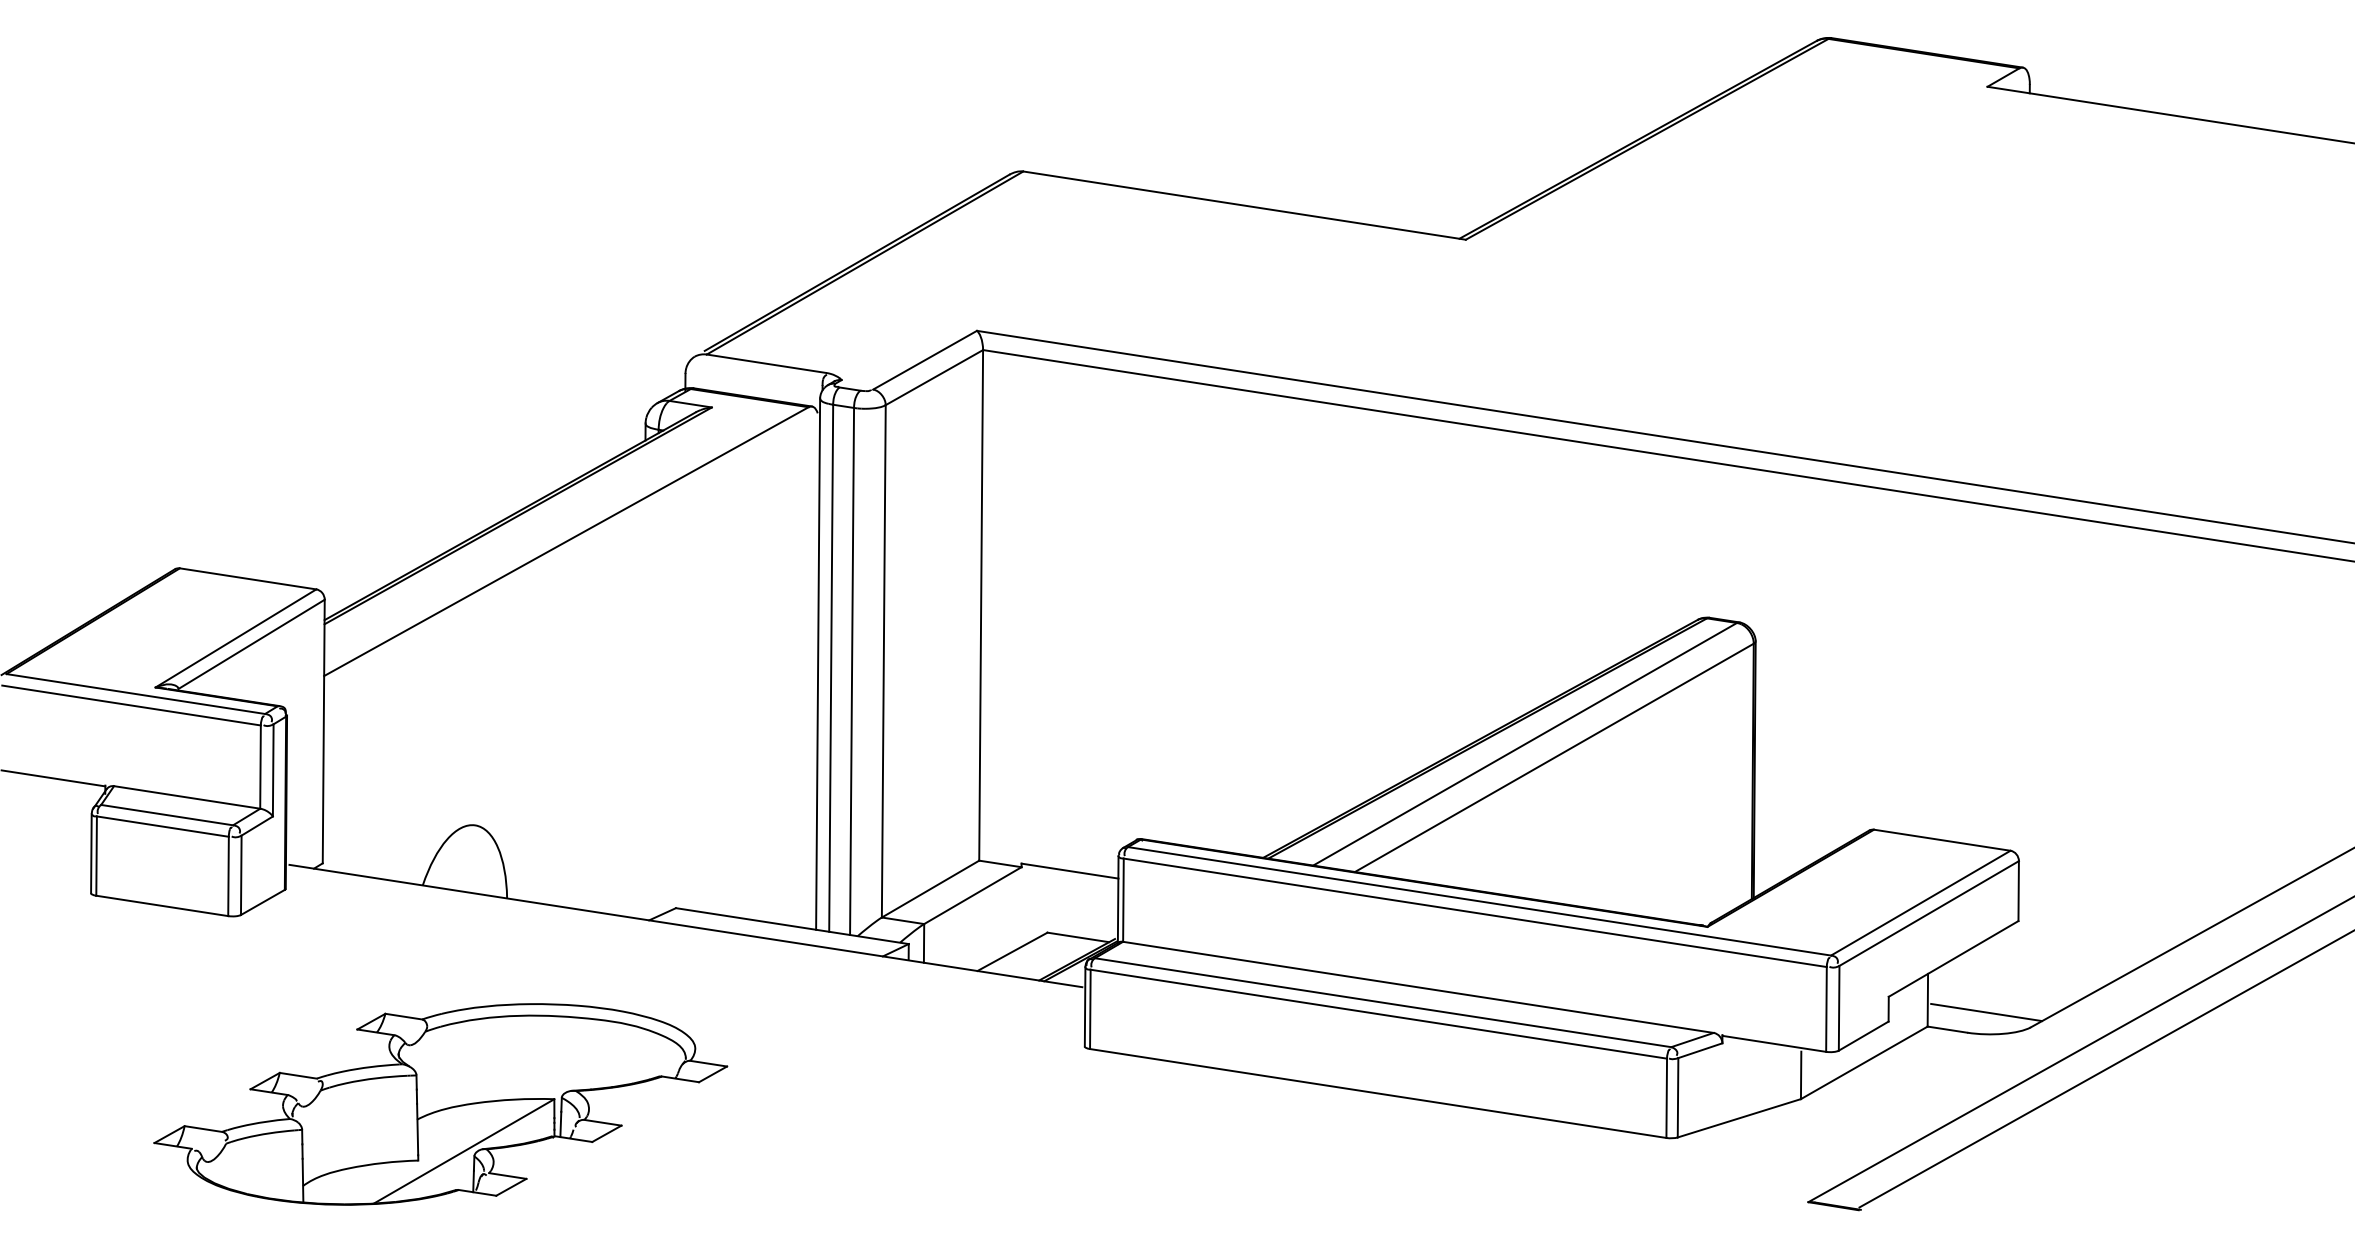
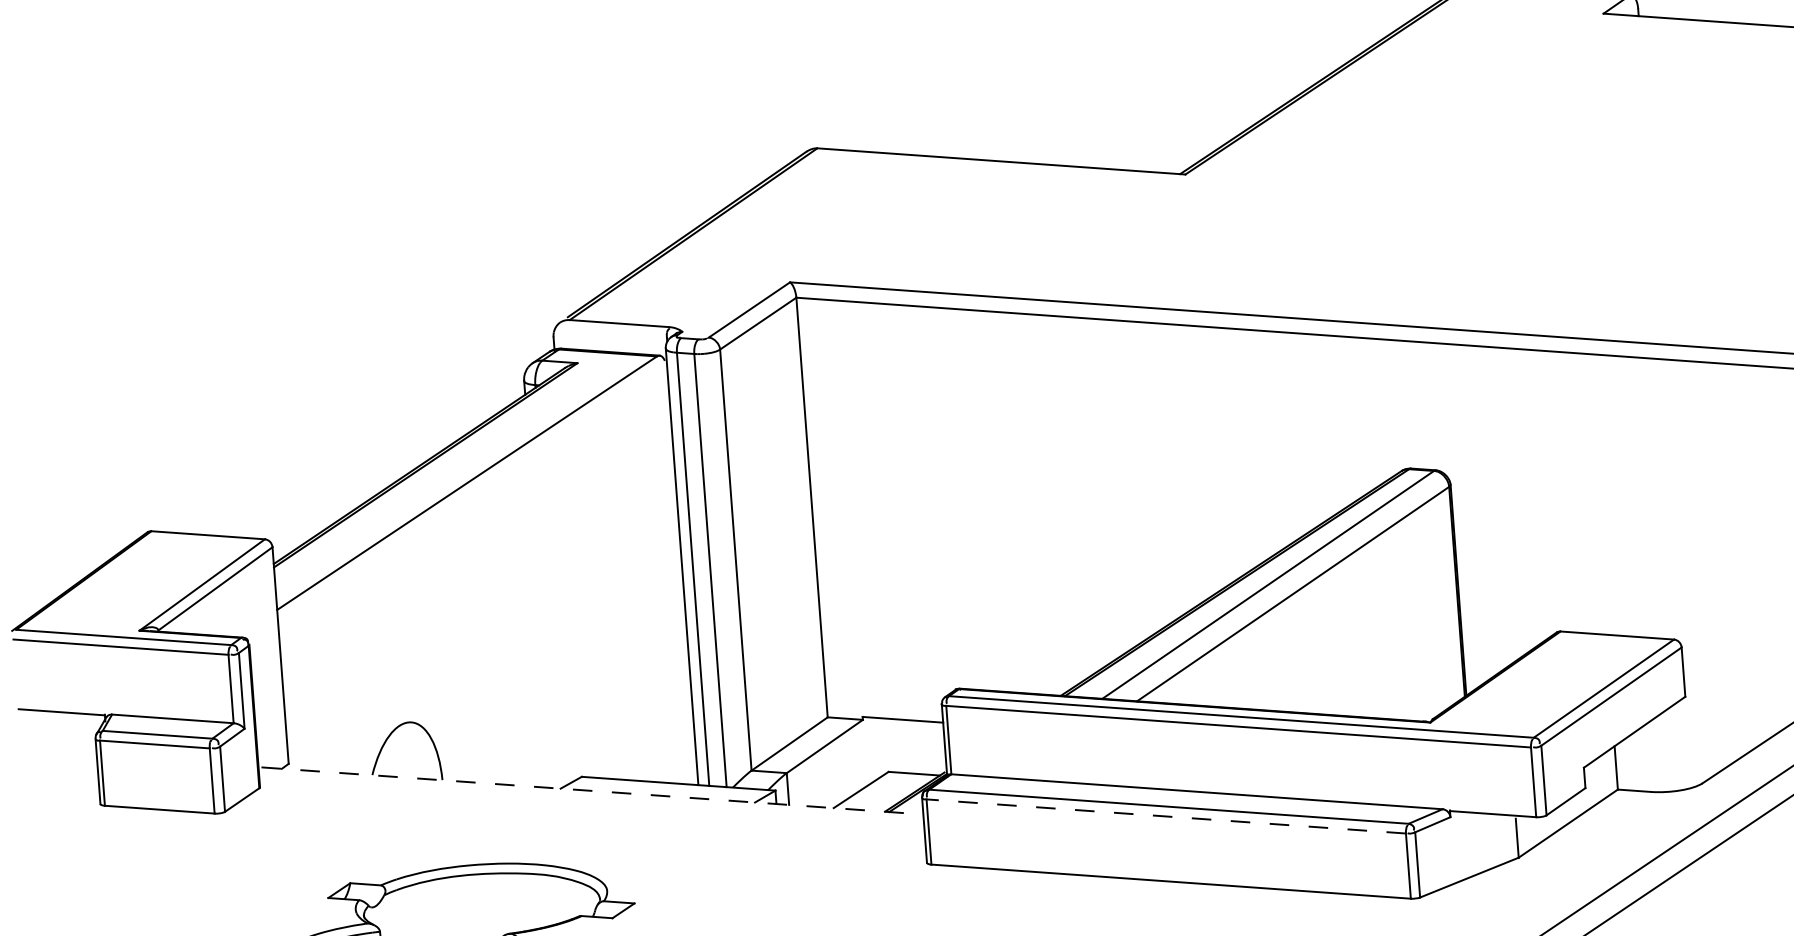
line: (686, 926) -> (591, 791), solid -> dashed
line: (1986, 1012) -> (1665, 774), removed
line: (1378, 1014) -> (1166, 816), solid -> dashed

